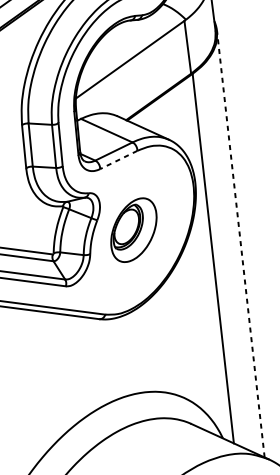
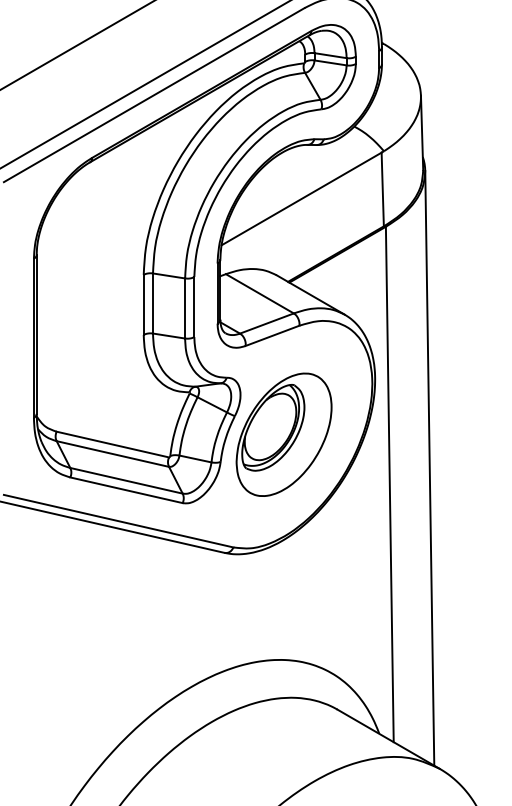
line: (118, 159) -> (272, 335), dashed -> solid
part: (133, 230) -> (283, 434), size x1.43
line: (240, 243) -> (429, 467), dashed -> solid

